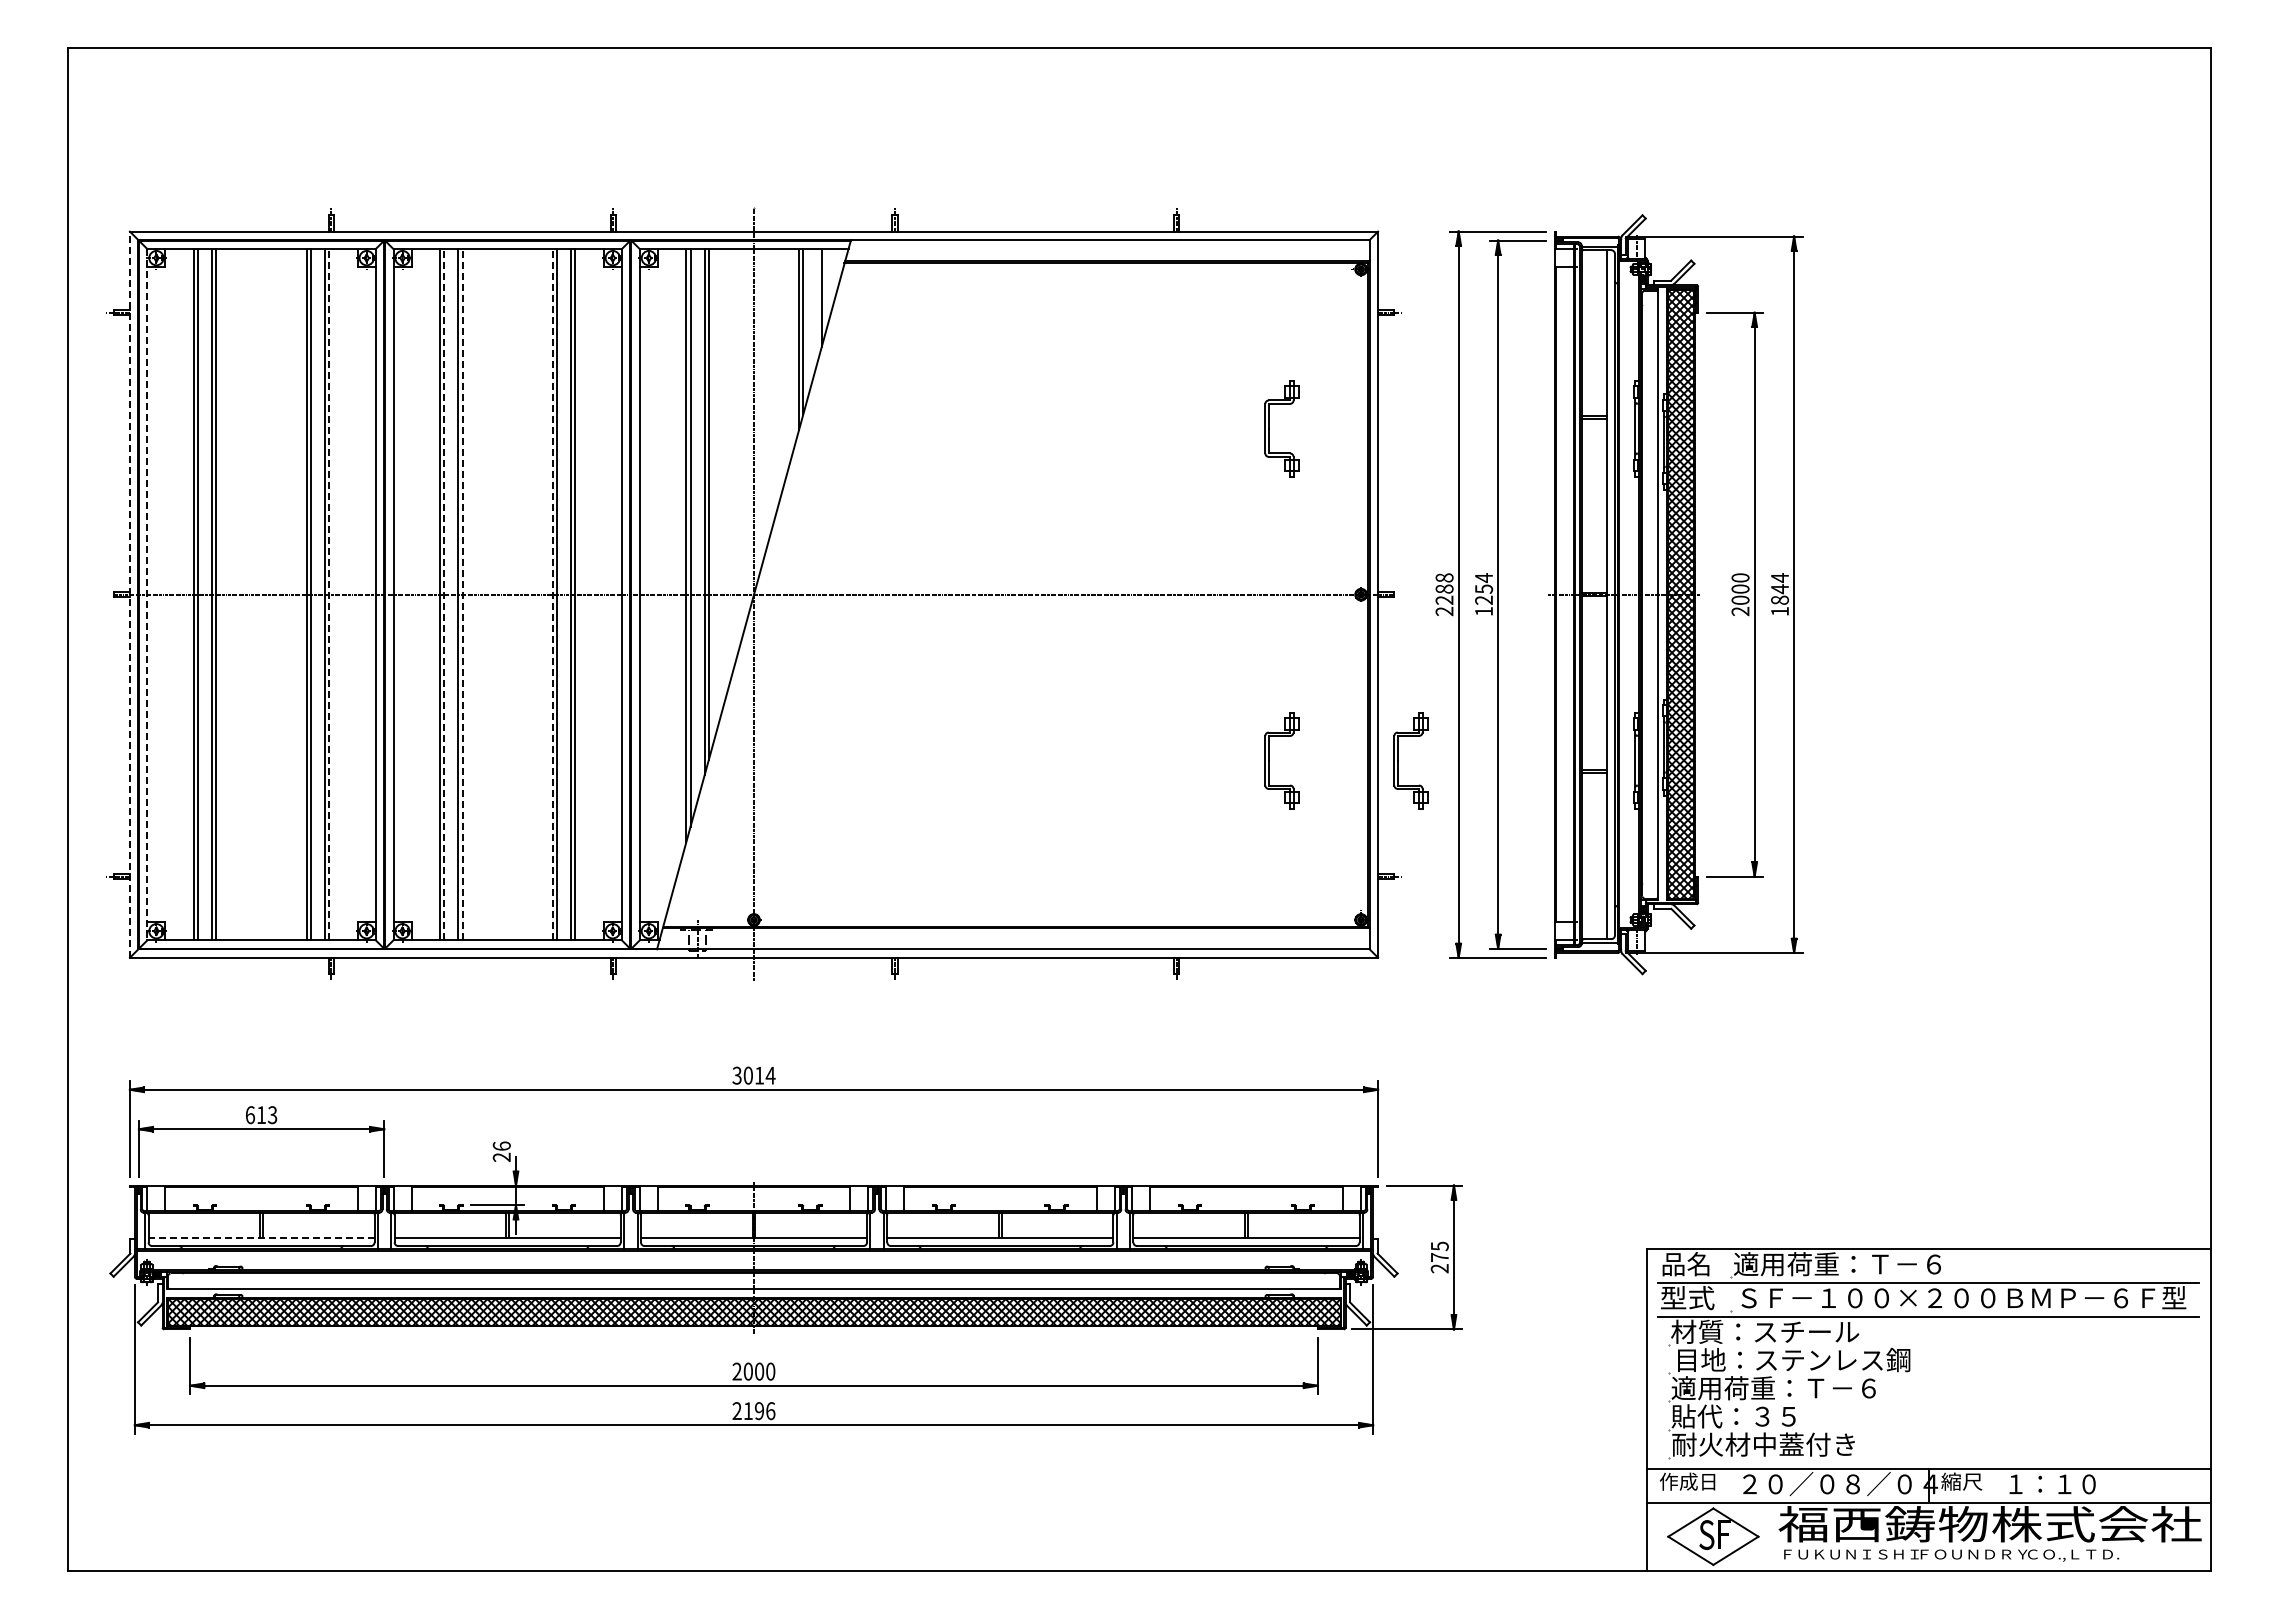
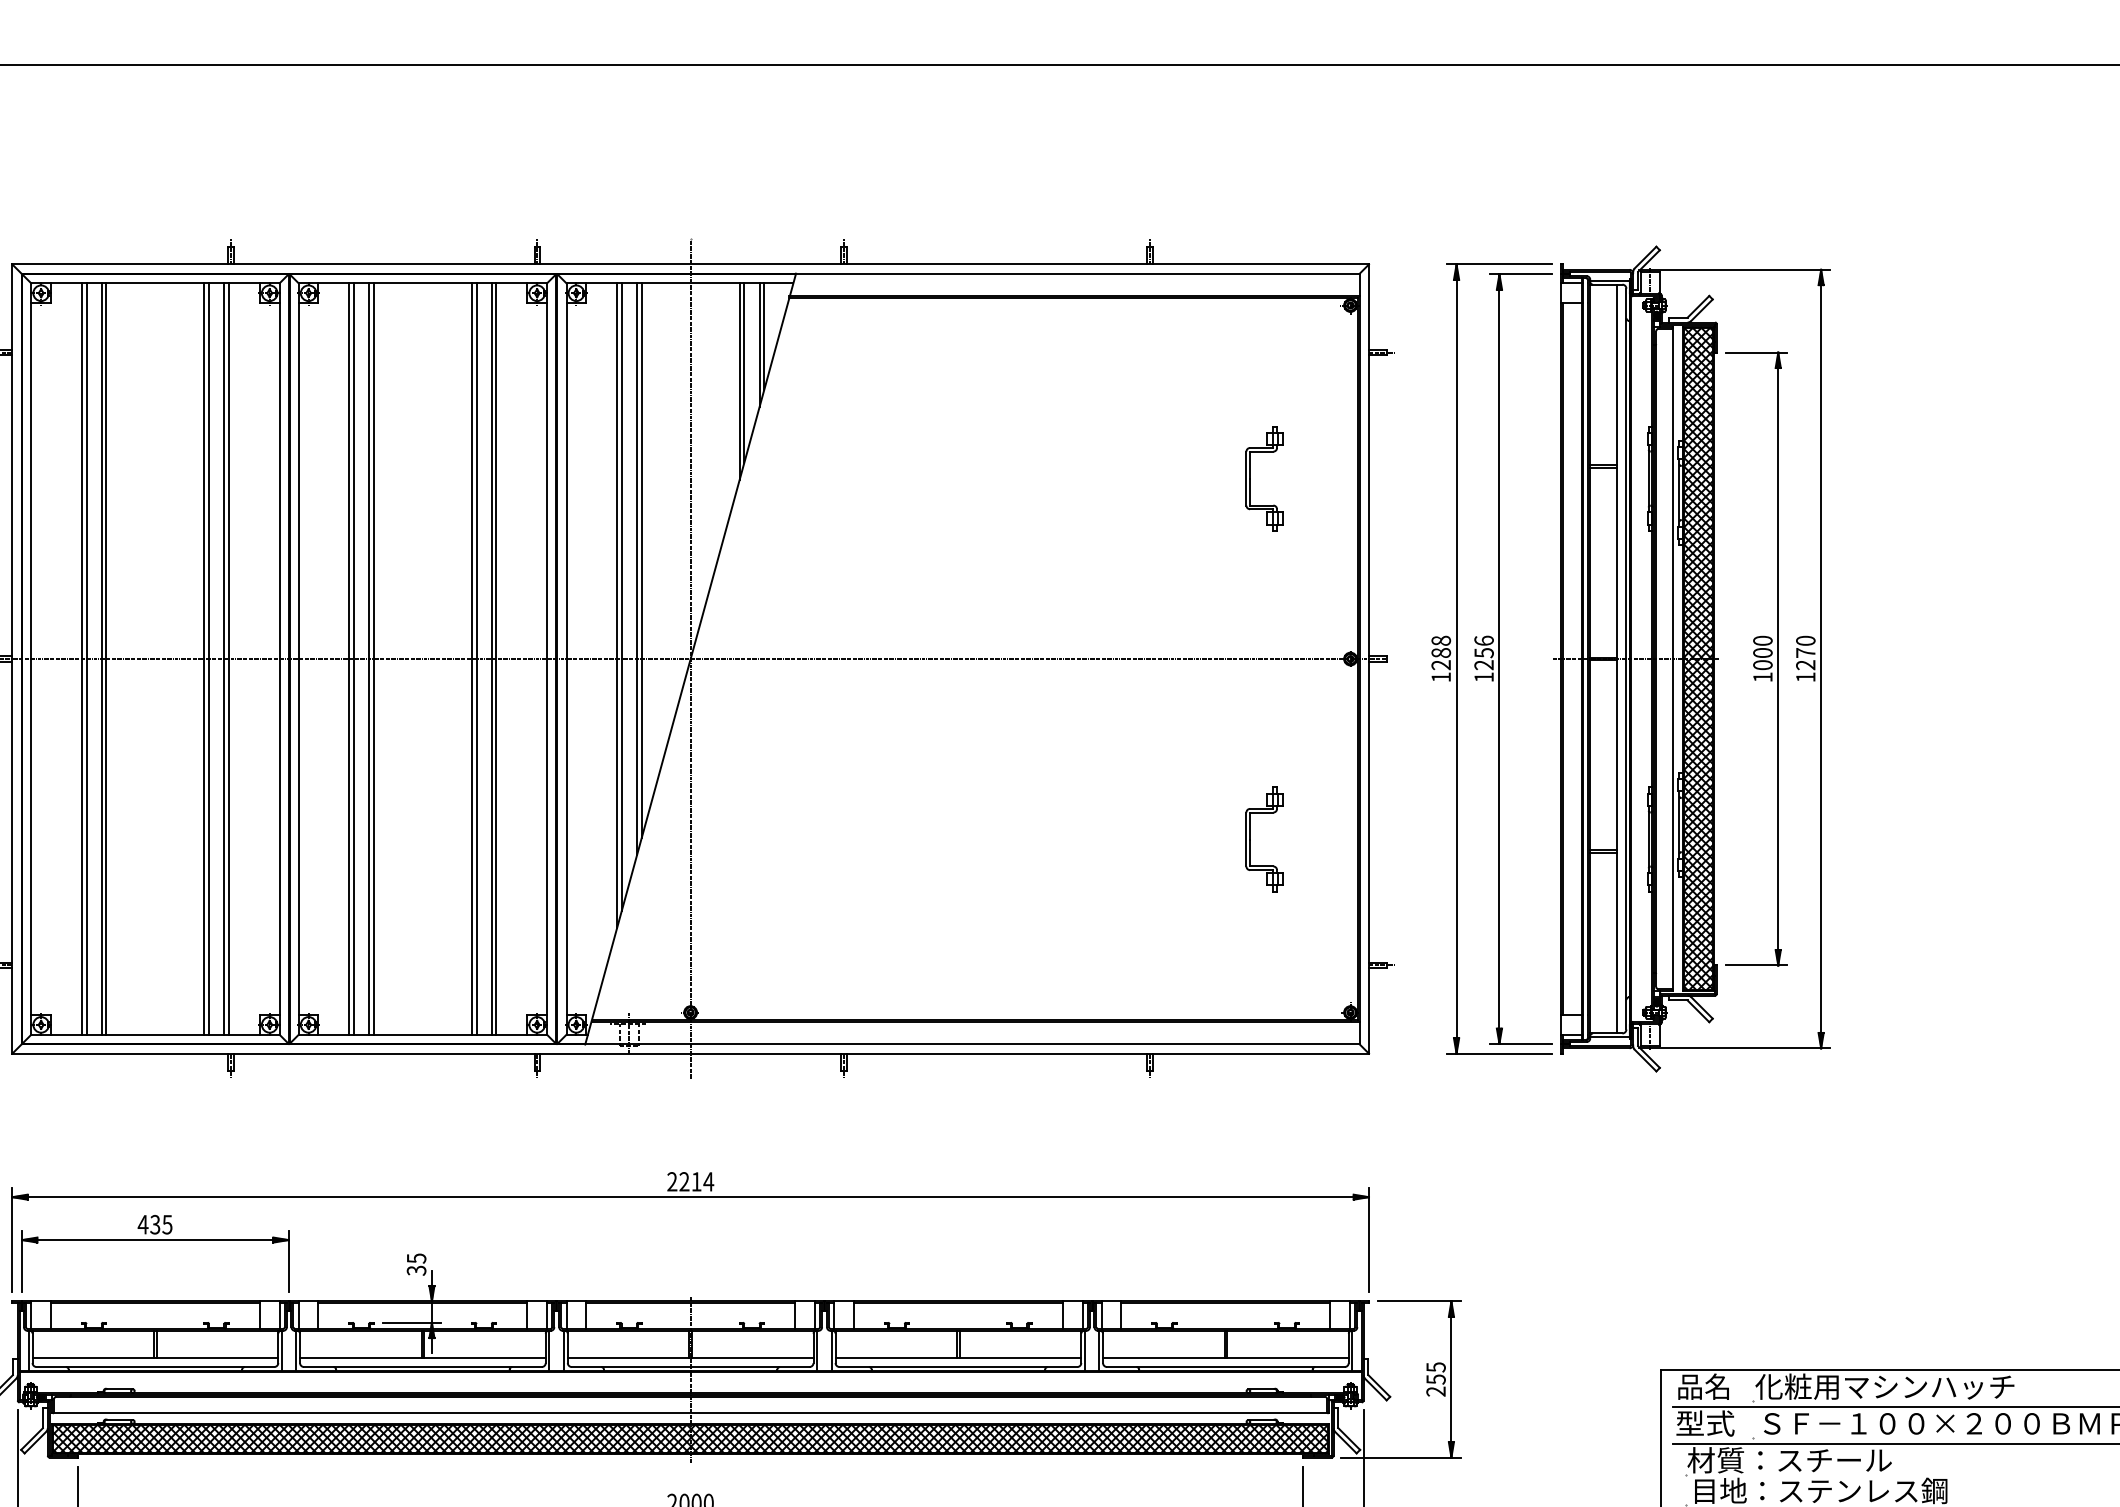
line: (817, 305) -> (759, 344), added
text: (1484, 578) -> (1484, 641), 1254 -> 1256
text: (1780, 588) -> (1806, 652), 1844 -> 1270
line: (129, 594) -> (11, 658), dashed -> solid
line: (147, 594) -> (31, 658), dashed -> solid
line: (329, 594) -> (229, 658), dashed -> solid
line: (444, 594) -> (354, 658), dashed -> solid
line: (462, 594) -> (373, 658), dashed -> solid
line: (552, 594) -> (471, 658), dashed -> solid
text: (1444, 611) -> (1441, 677), 2288 -> 1288
text: (1740, 611) -> (1762, 677), 2000 -> 1000
part: (1398, 760) -> (1391, 839), removed
text: (742, 1075) -> (678, 1181), 3014 -> 2214
text: (261, 1115) -> (155, 1225), 613 -> 435
text: (501, 1151) -> (416, 1264), 26 -> 35
line: (261, 1237) -> (155, 1357), dashed -> solid
text: (1439, 1257) -> (1435, 1379), 275 -> 255
text: (1852, 1264) -> (1884, 1387), 適用荷重：Ｔ－６ -> 化粧用マシンハッチ

